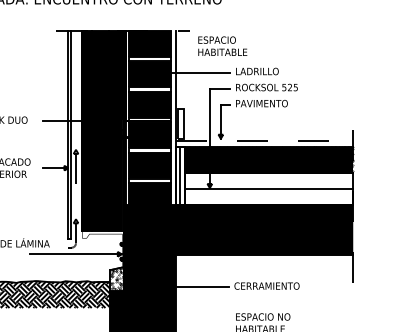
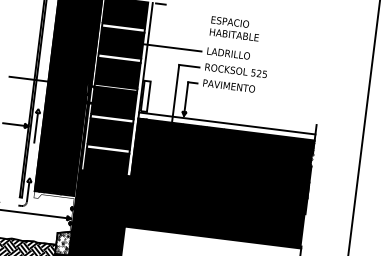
text: (222, 45) -> (234, 28), moved
line: (264, 140) -> (227, 123), dashed -> solid
fill: (264, 175) -> (222, 157), added

